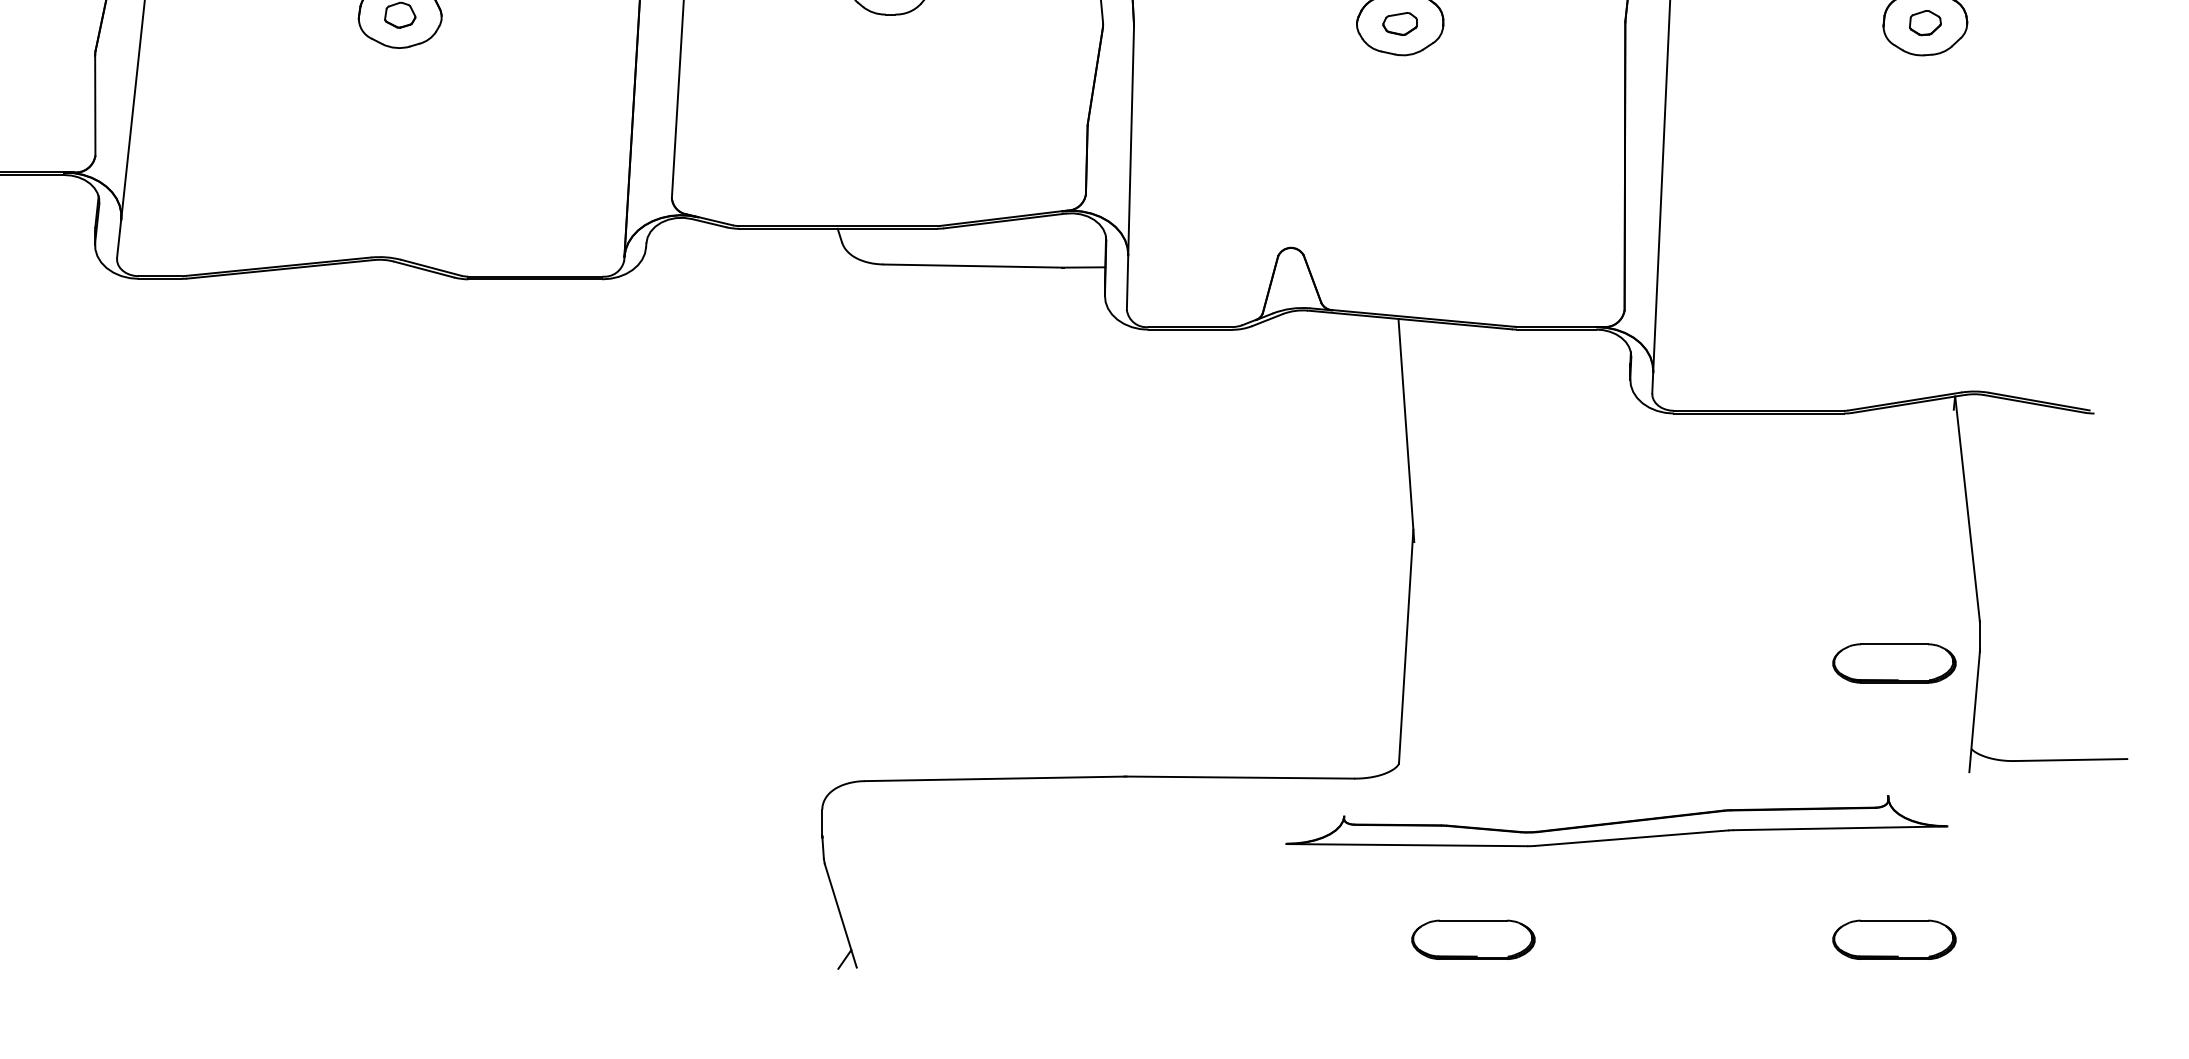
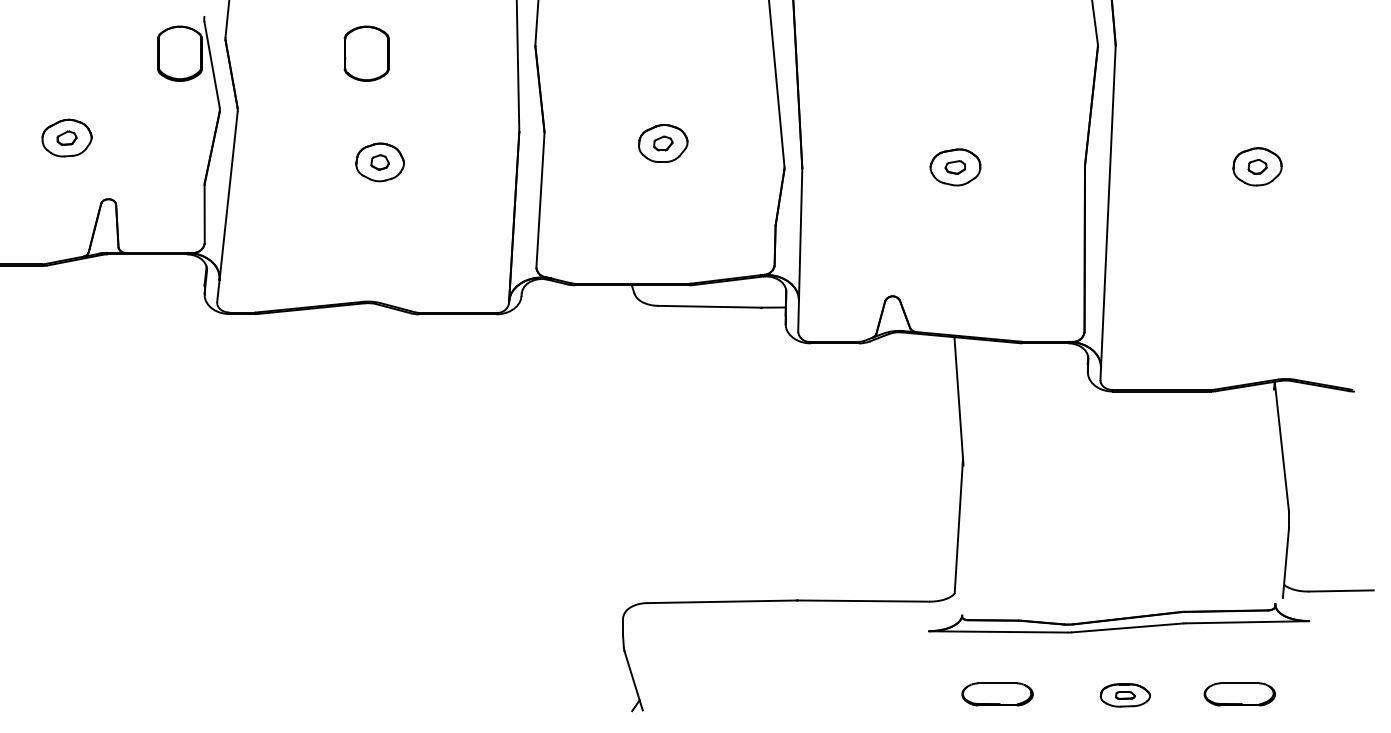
part: (1893, 663) -> (1239, 535), removed
part: (1617, 821) -> (1119, 618), moved
part: (1694, 941) -> (1124, 695), added

